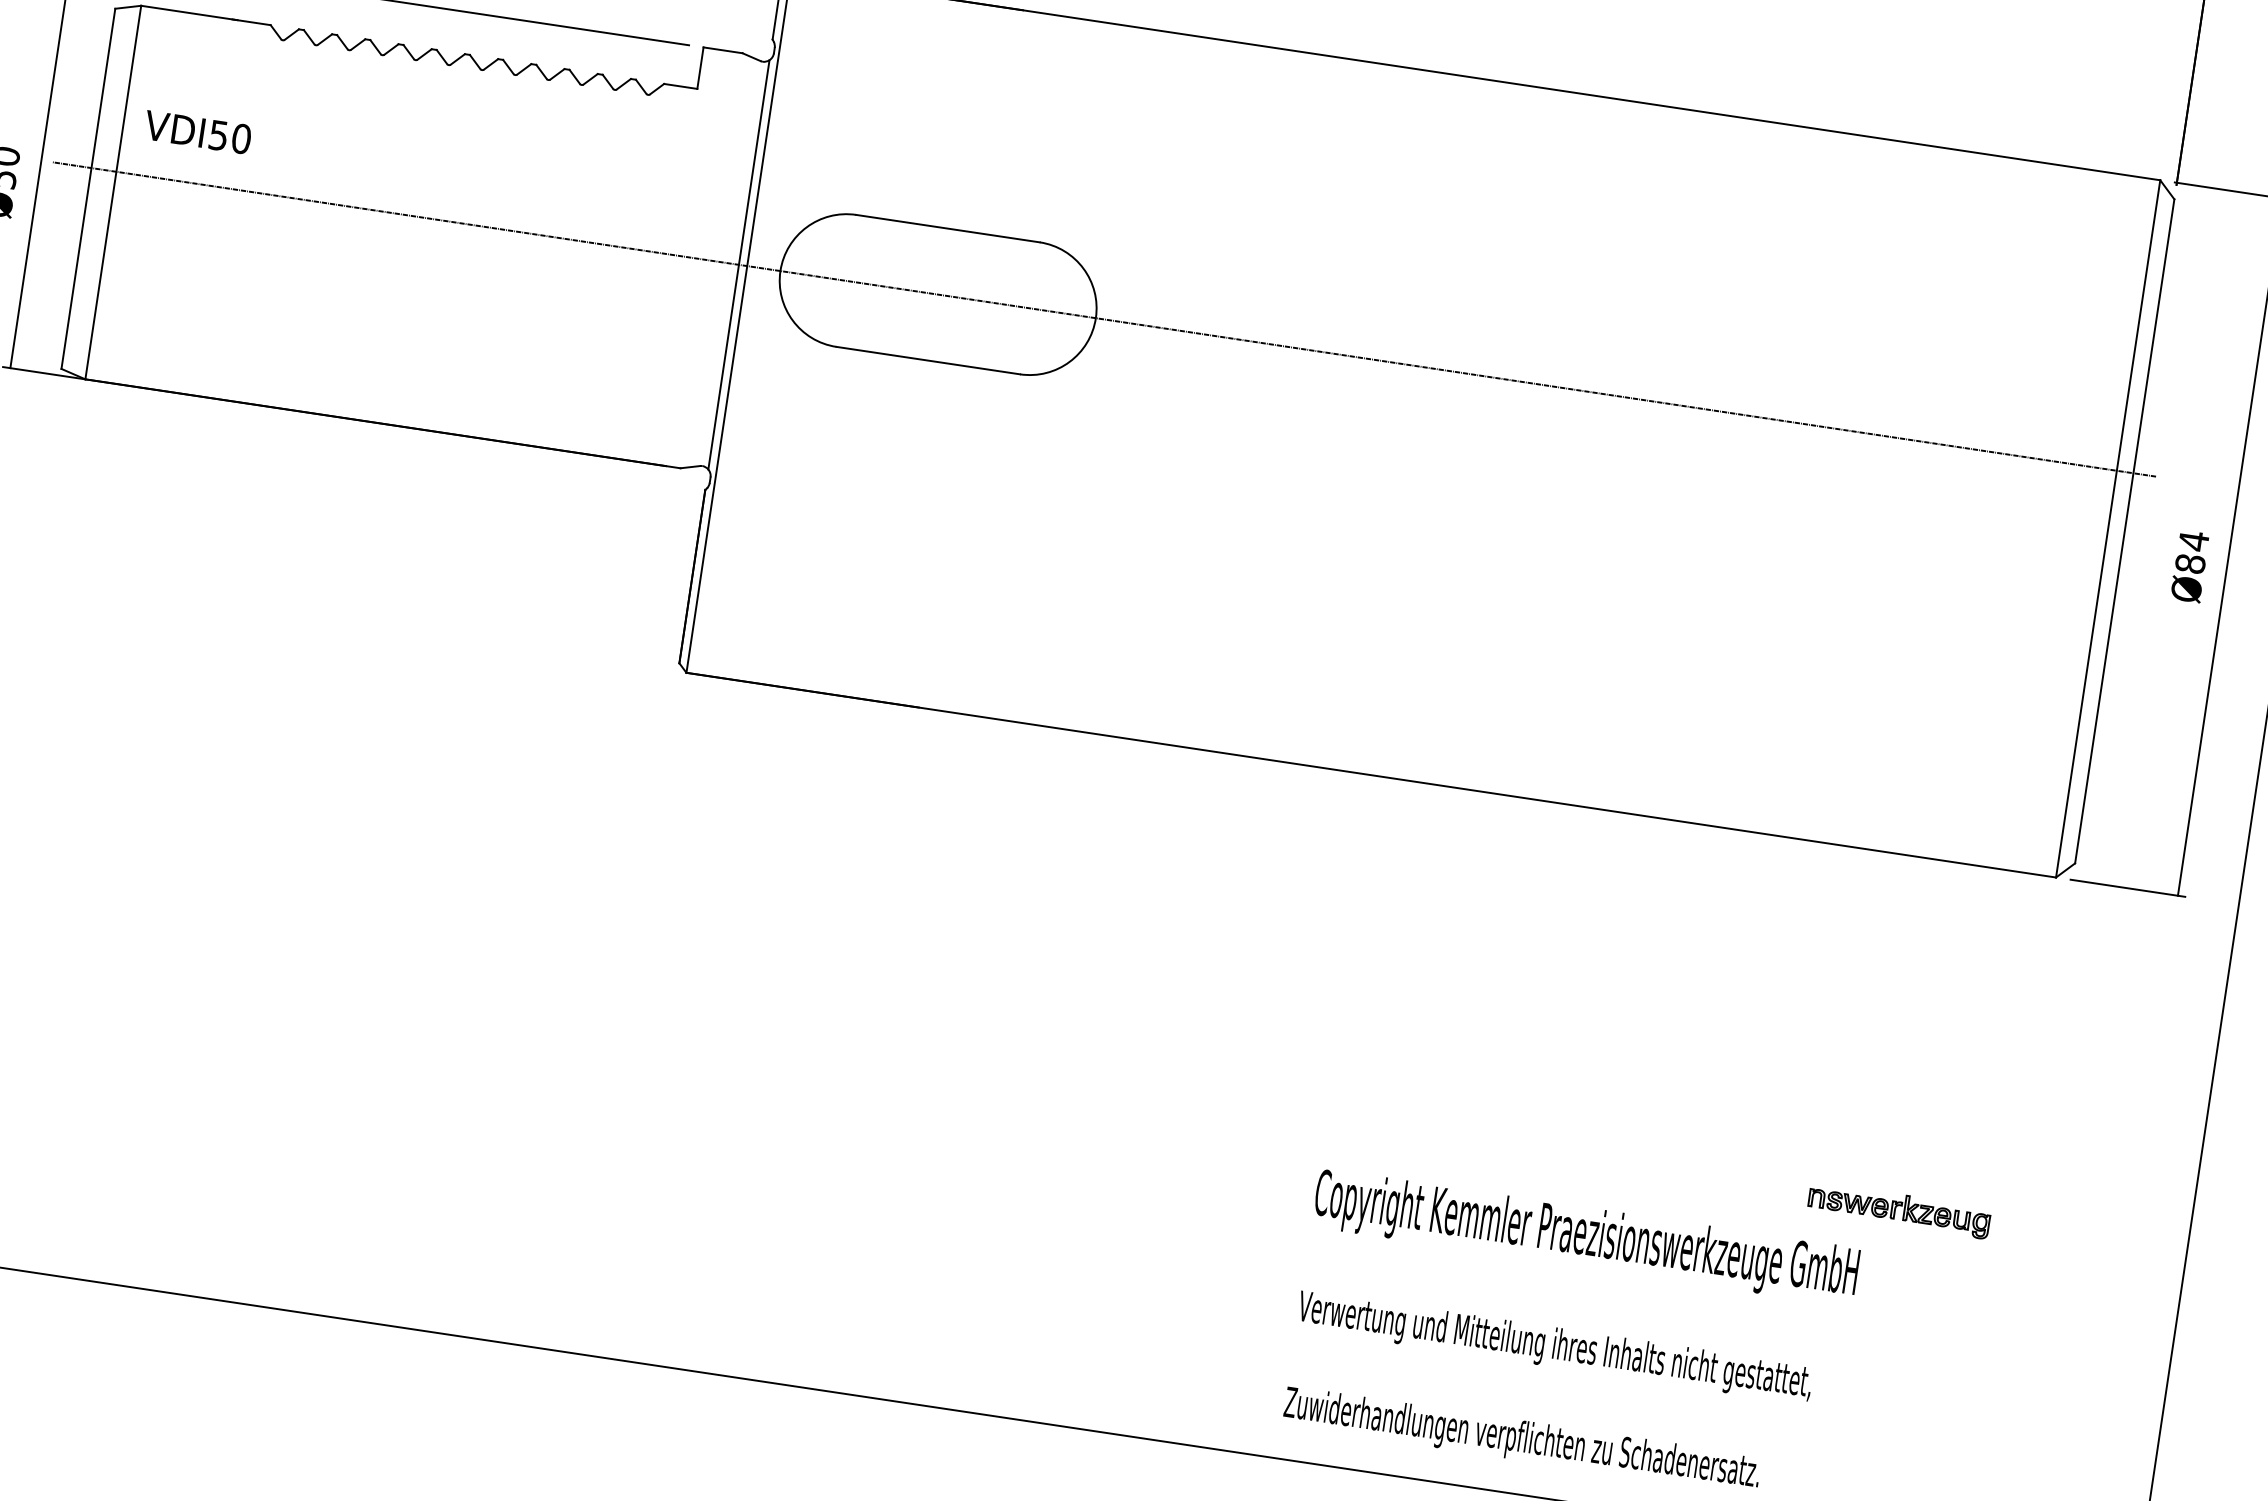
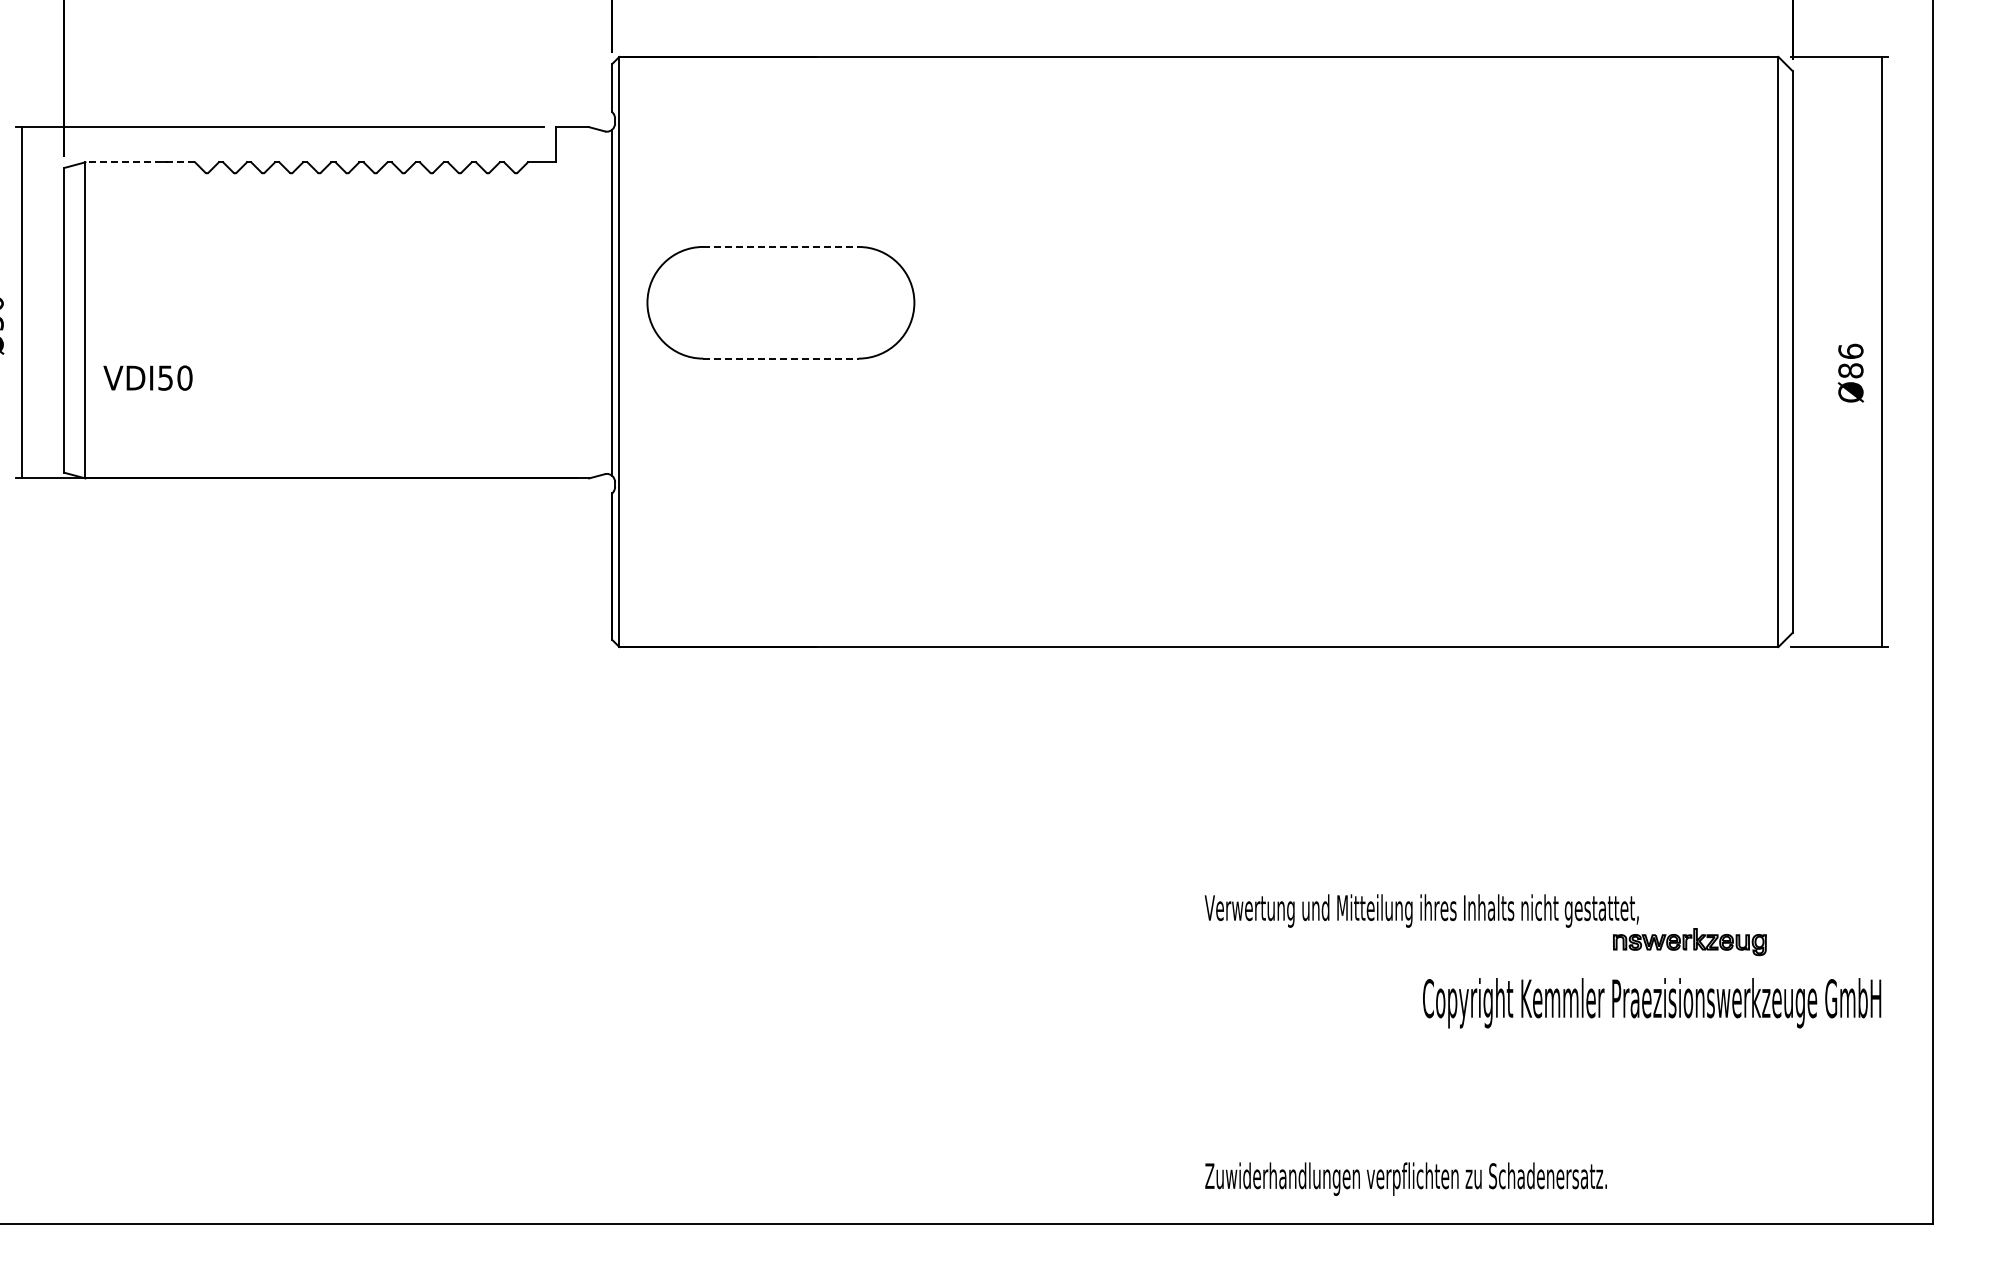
line: (206, 15) -> (140, 162), solid -> dashed
text: (197, 131) -> (147, 377), moved
line: (947, 228) -> (780, 246), solid -> dashed
line: (1104, 319) -> (921, 302), removed
line: (927, 360) -> (780, 358), solid -> dashed
text: (2193, 541) -> (1850, 351), Ø84 -> Ø86
text: (1586, 1237) -> (1652, 1003), moved
text: (1554, 1346) -> (1421, 910), moved

